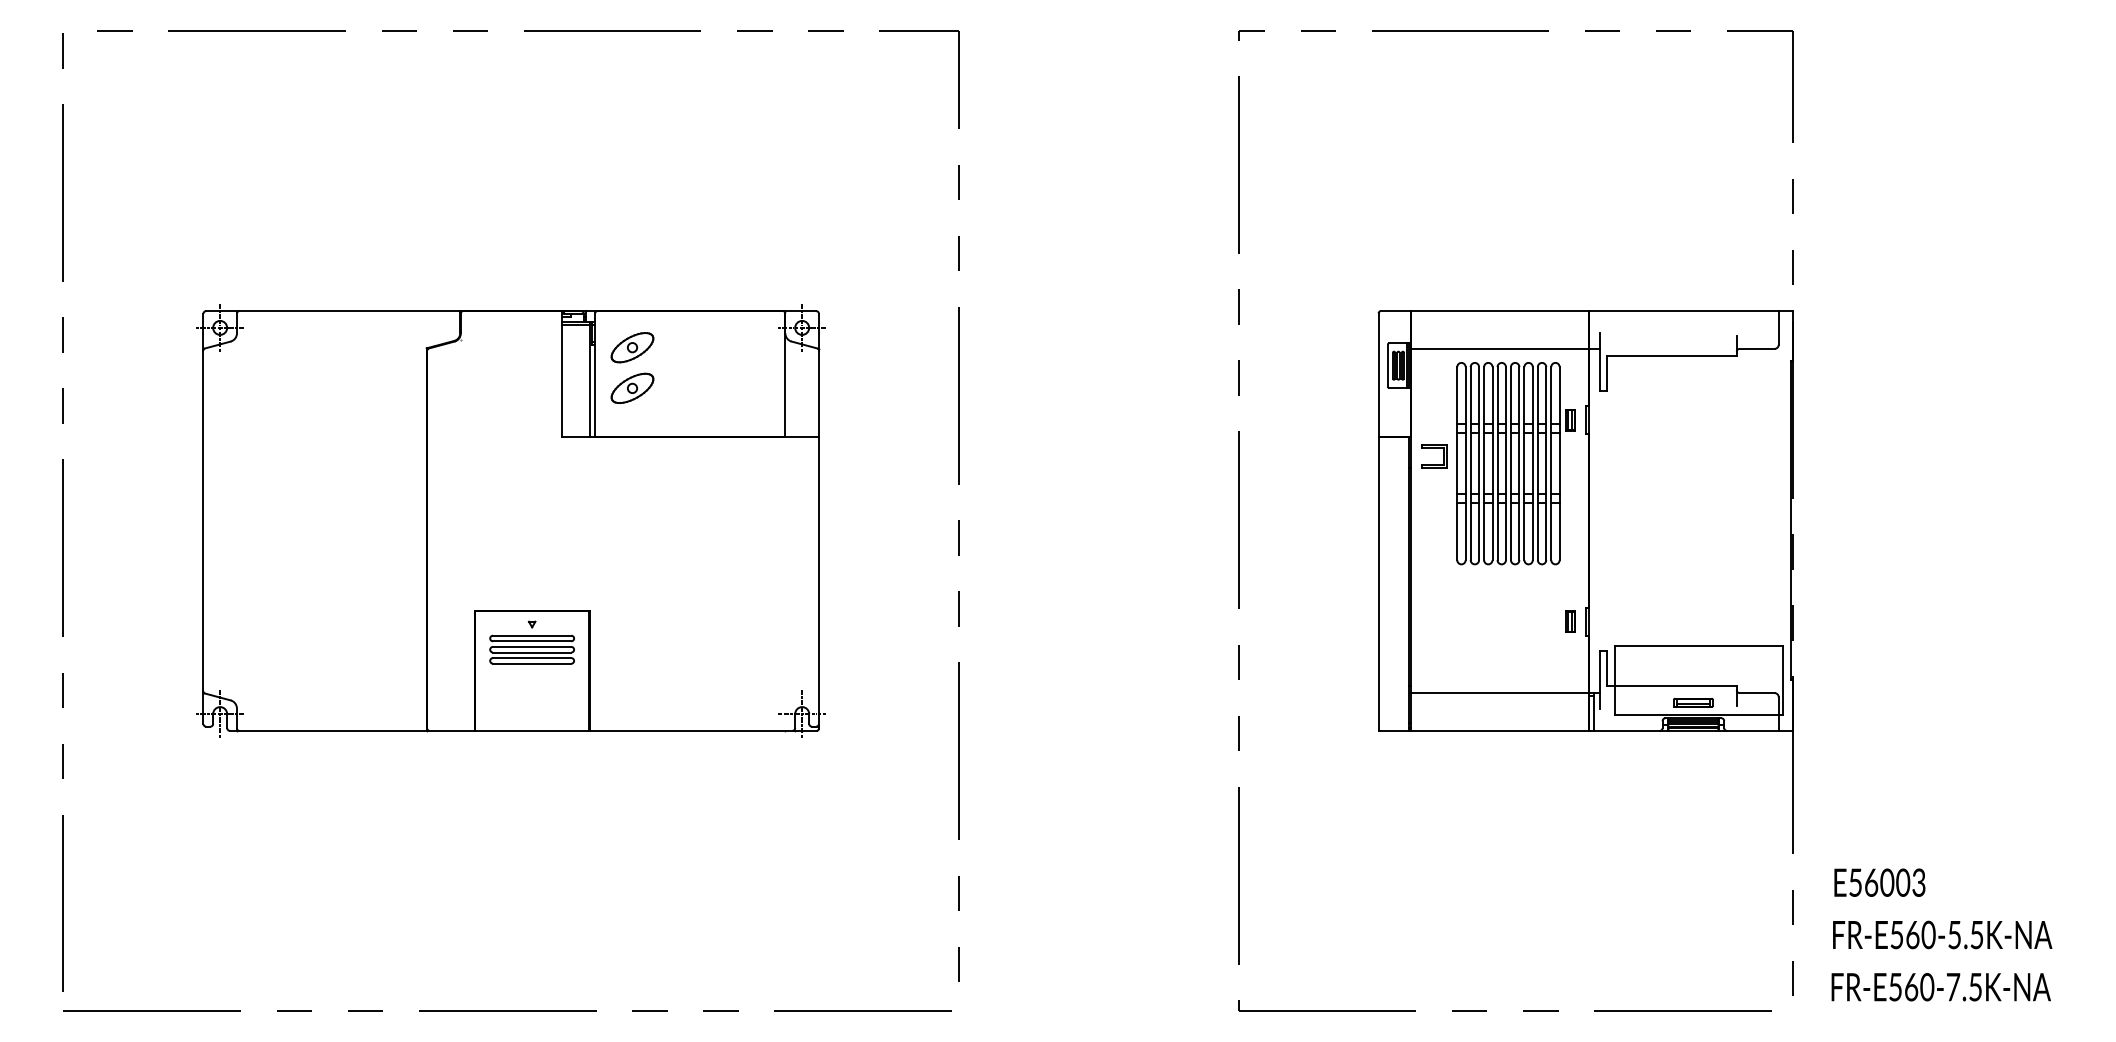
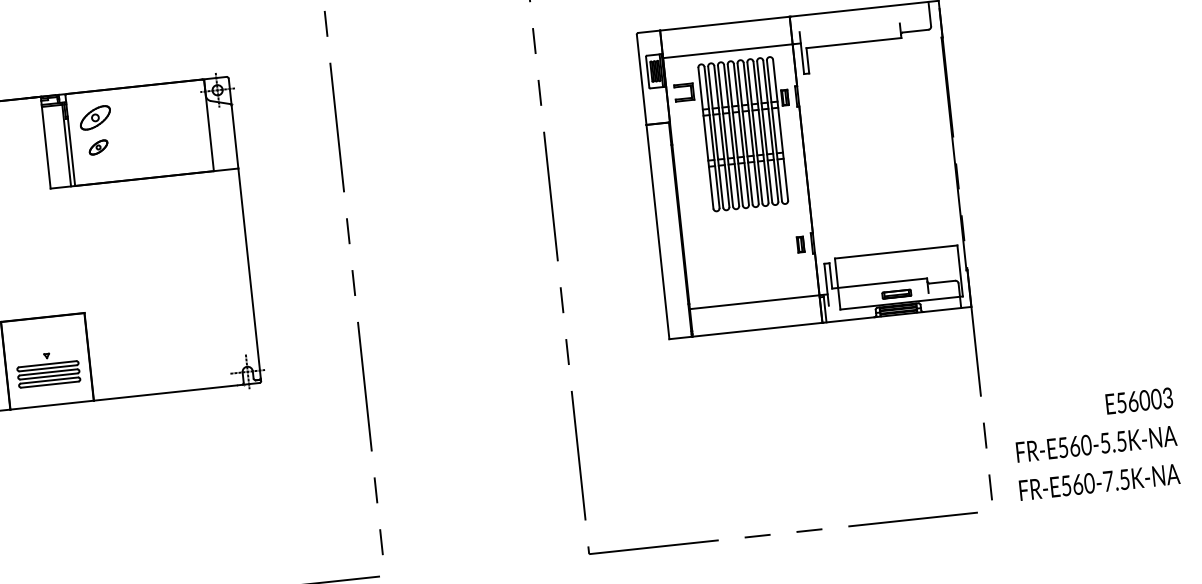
part: (632, 387) -> (98, 146), size x0.6
part: (1434, 448) -> (683, 86), moved
part: (531, 642) -> (47, 369), moved
text: (1879, 882) -> (1139, 400), moved

